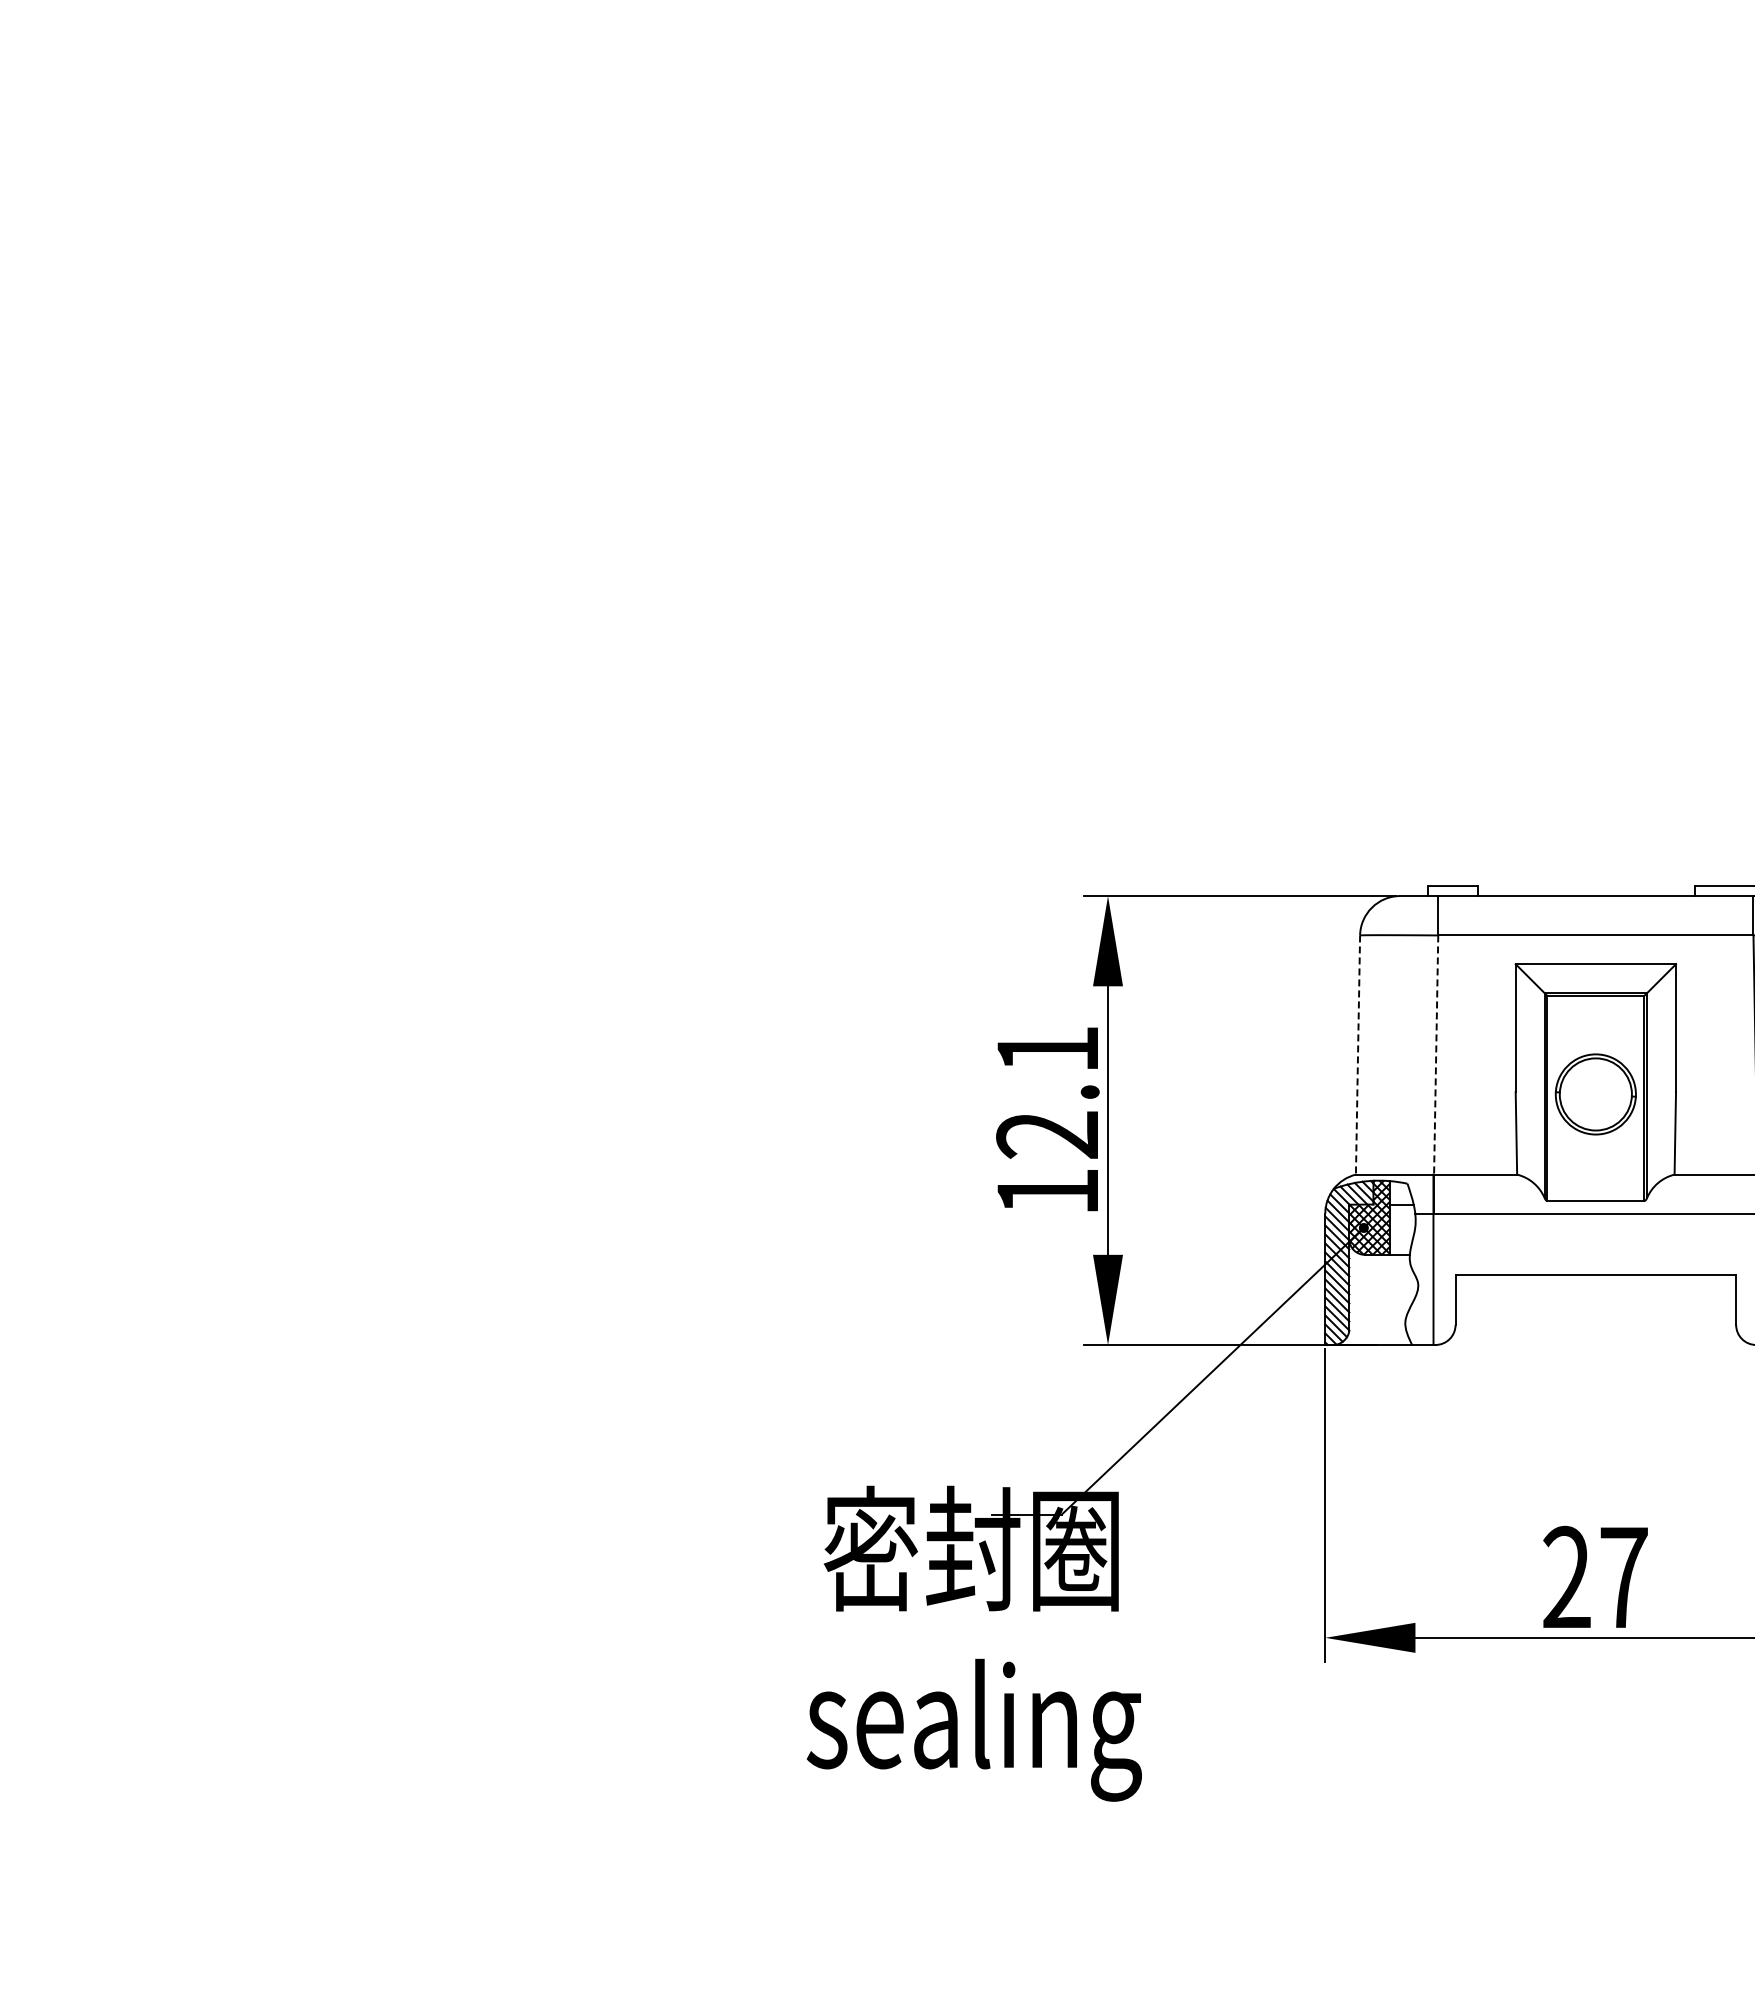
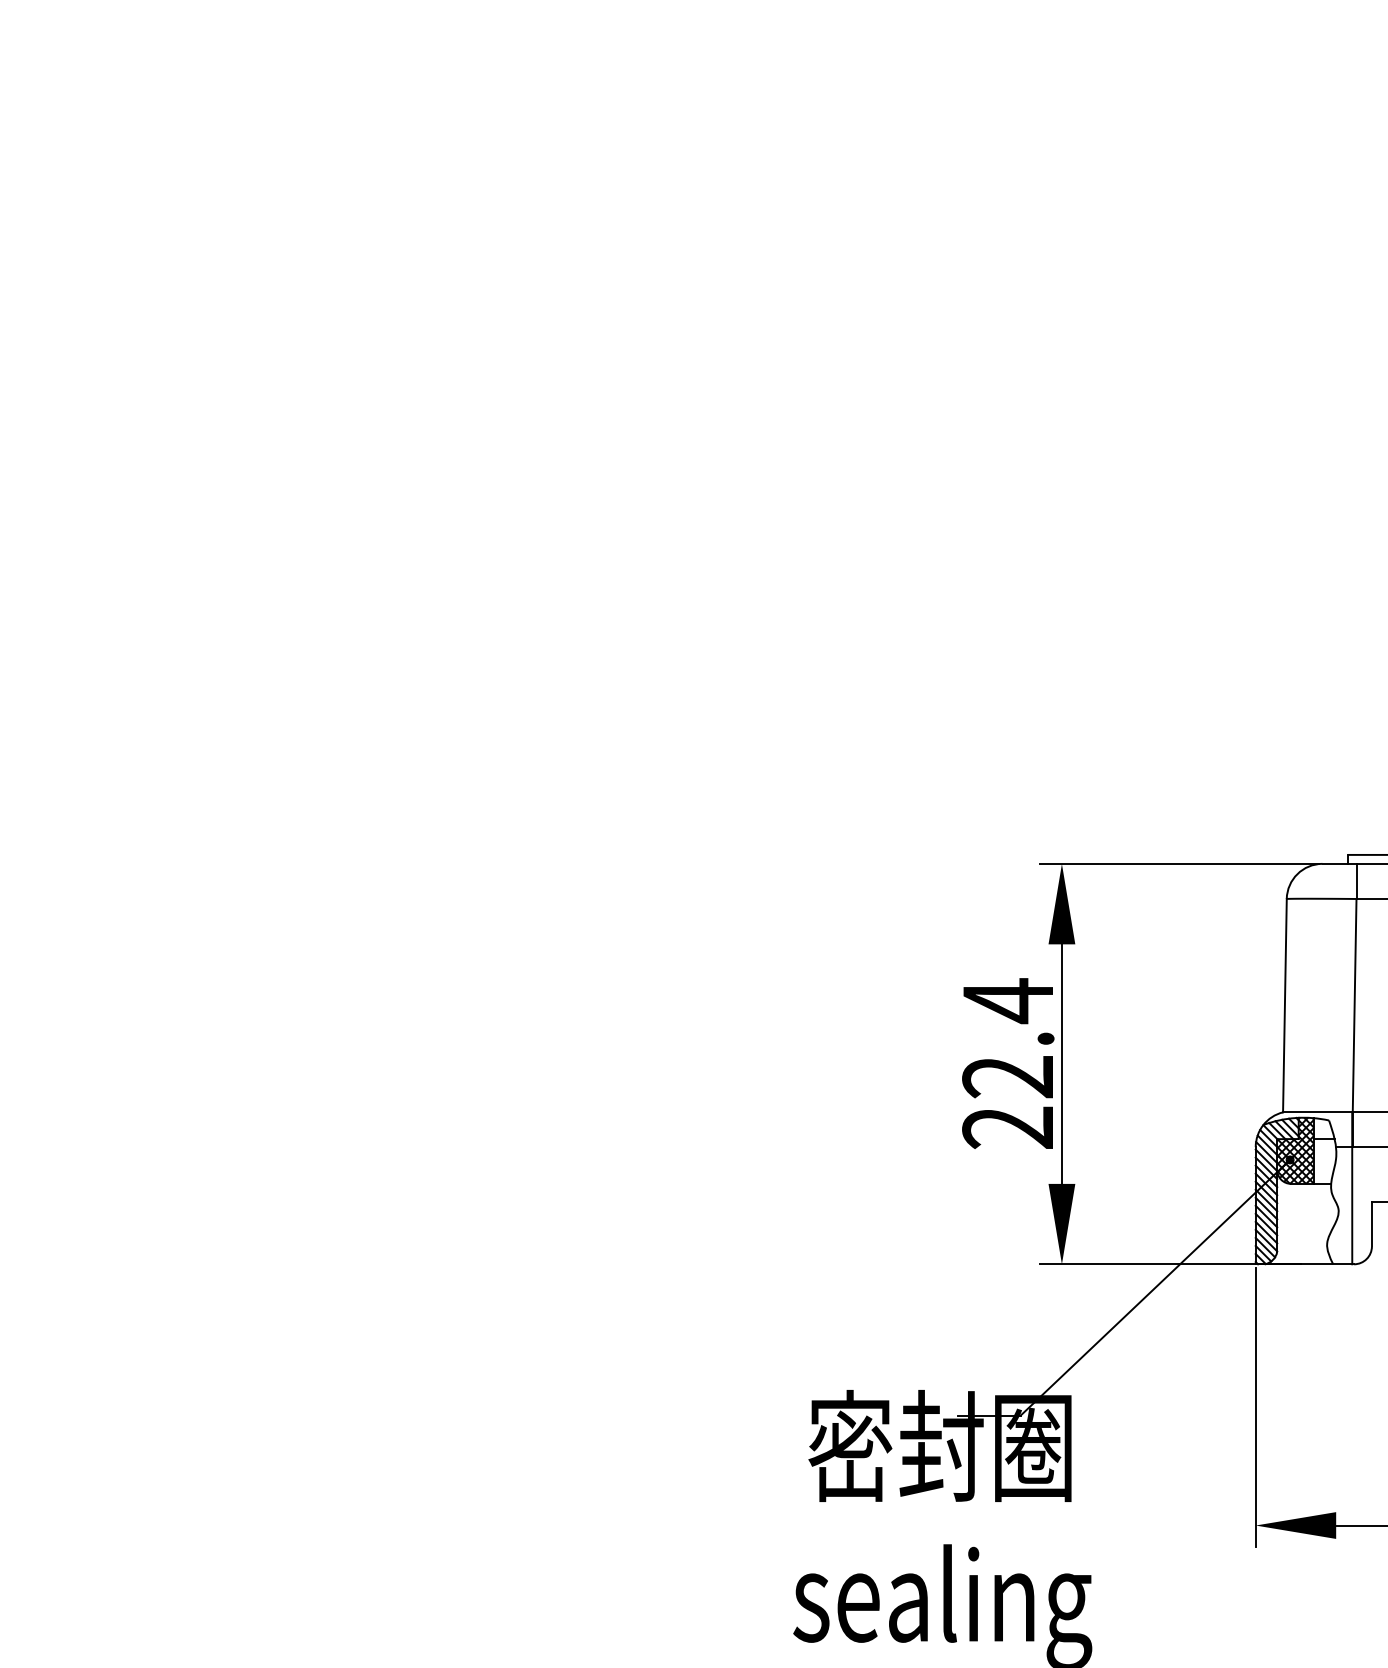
line: (1358, 1055) -> (1285, 1006), dashed -> solid
line: (1436, 1055) -> (1354, 1006), dashed -> solid
text: (1046, 1119) -> (1007, 1063), 12.1 -> 22.4

